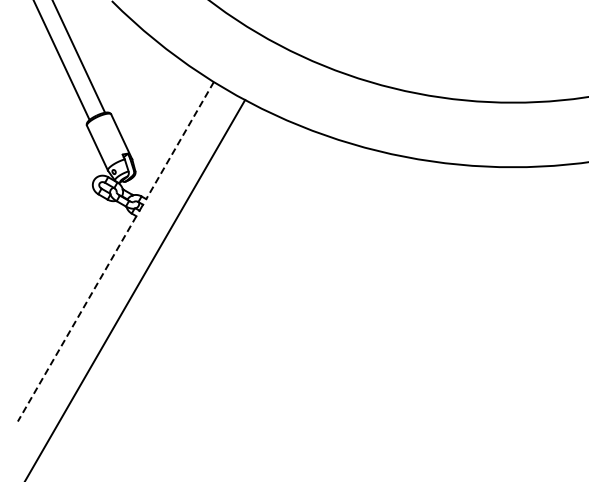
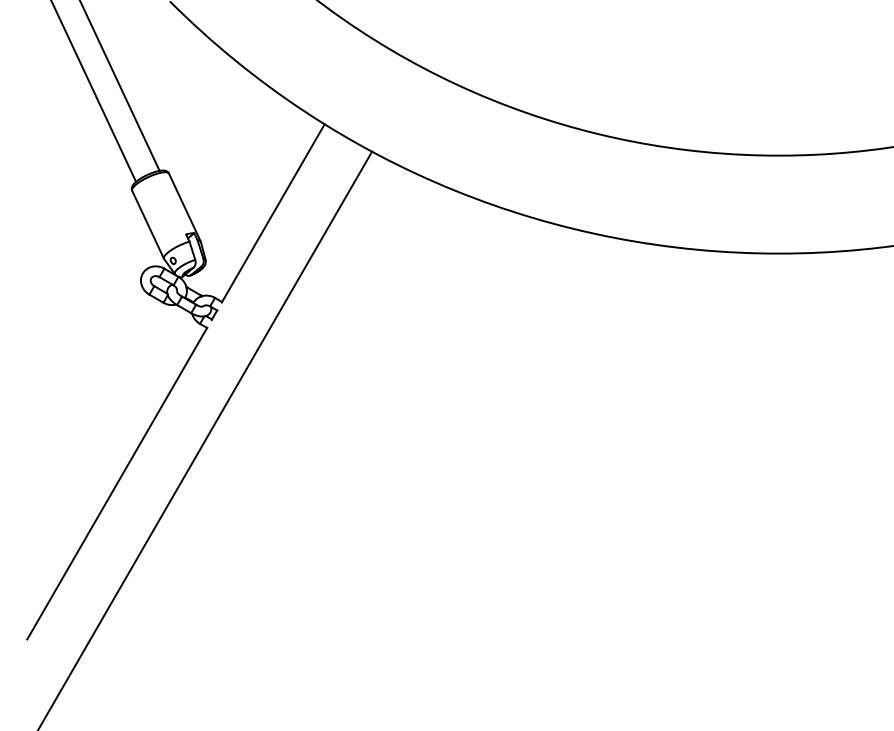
line: (180, 140) -> (274, 213), dashed -> solid
line: (77, 318) -> (117, 483), dashed -> solid

